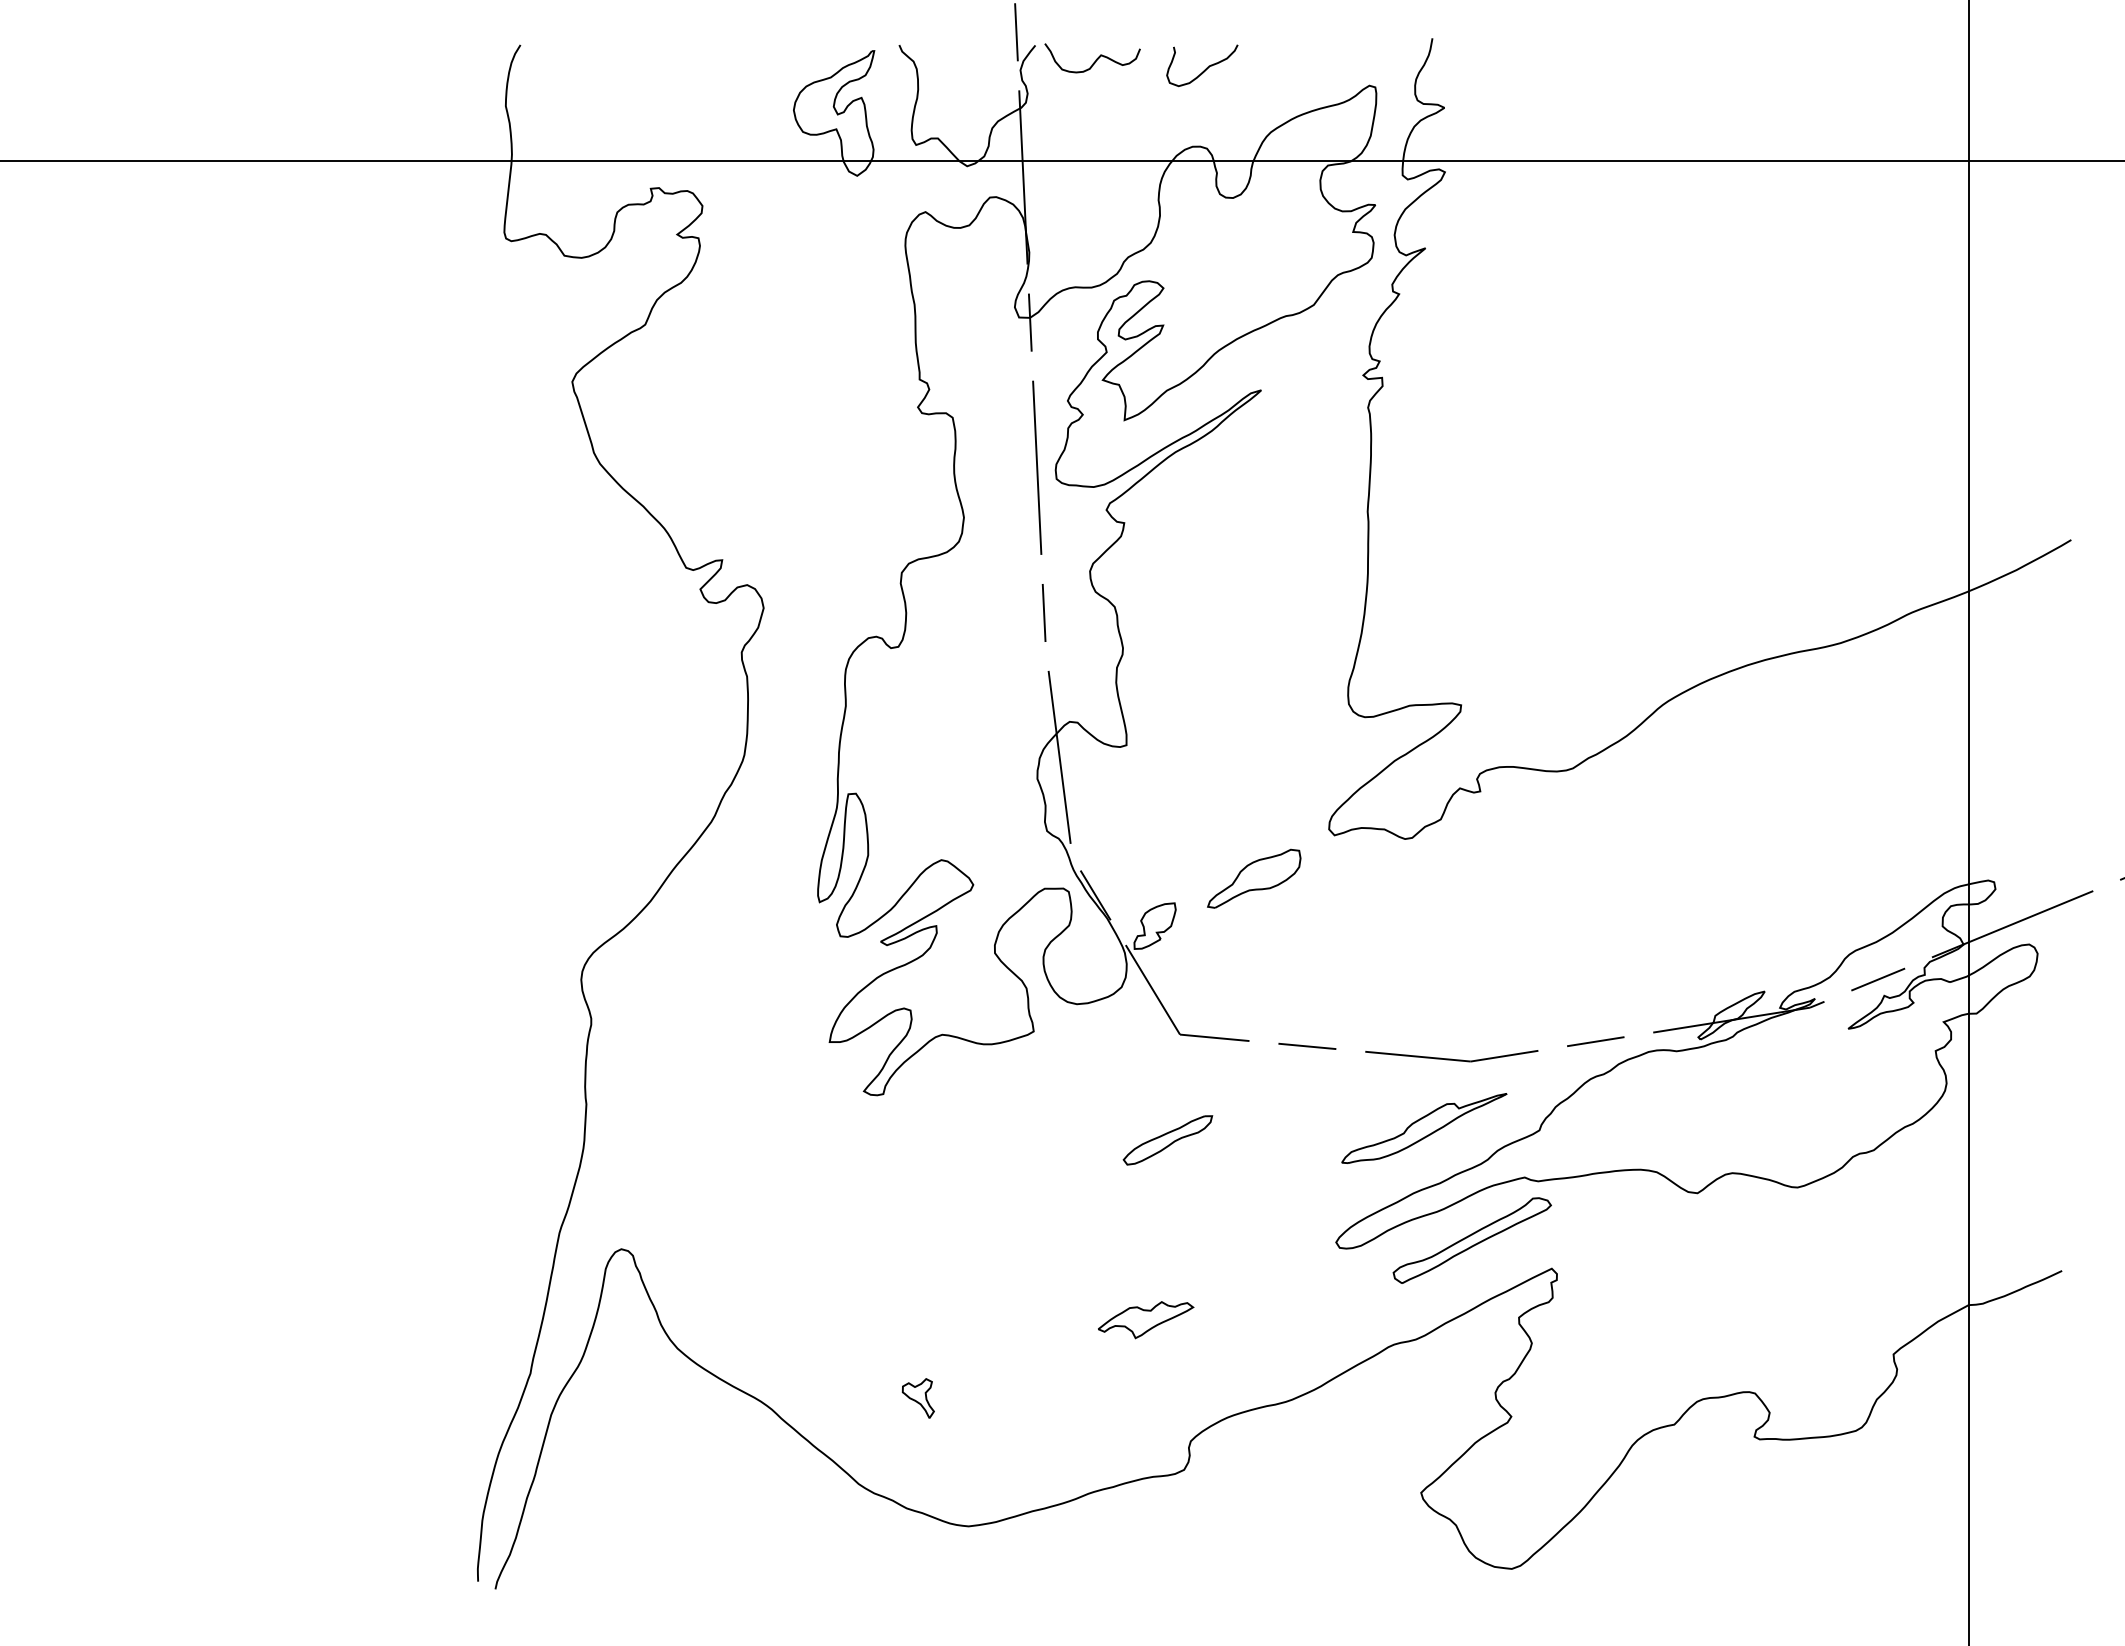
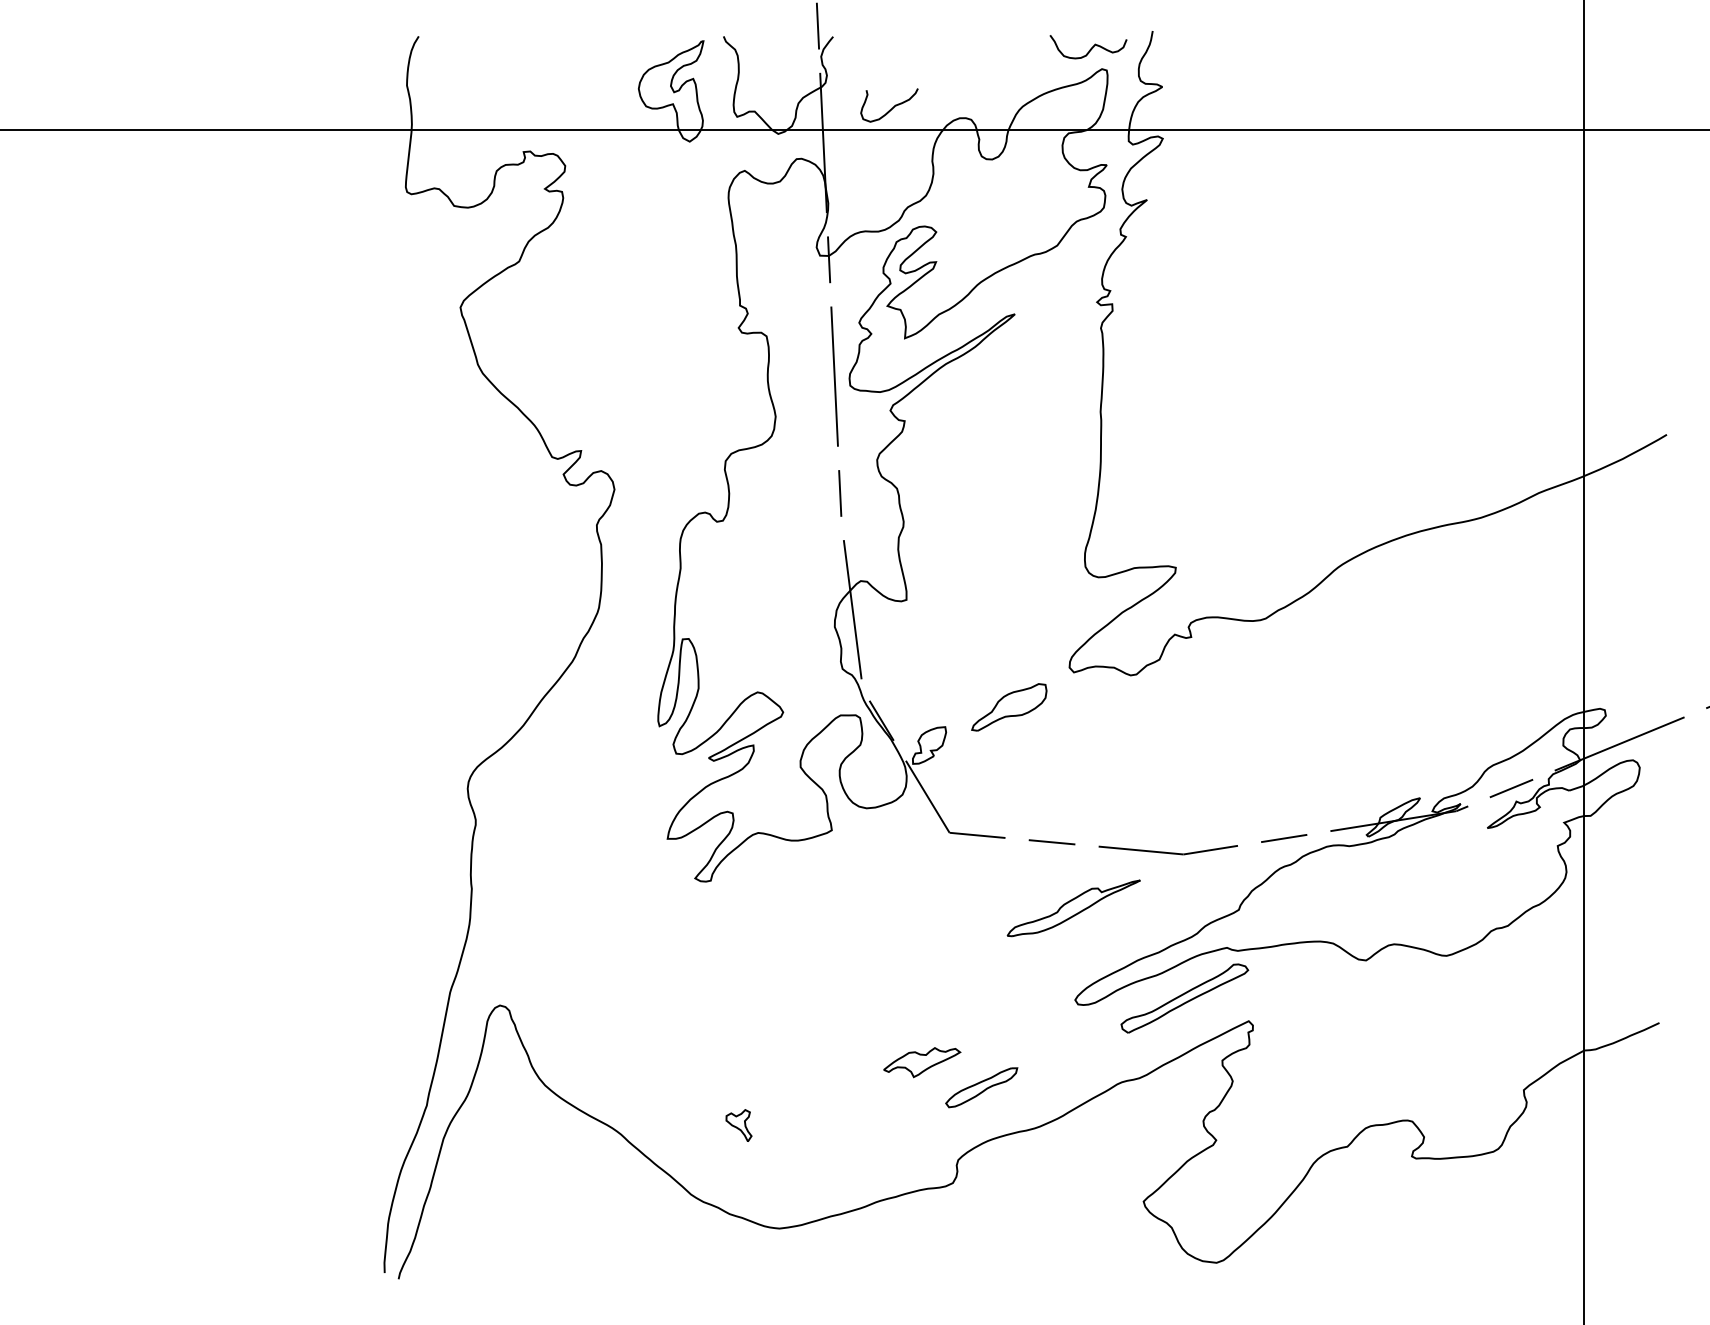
curve: (1095, 59) -> (1090, 48), moved
curve: (1205, 68) -> (892, 107), moved
part: (1424, 1128) -> (1073, 908), moved
part: (1167, 1140) -> (981, 1087), moved

